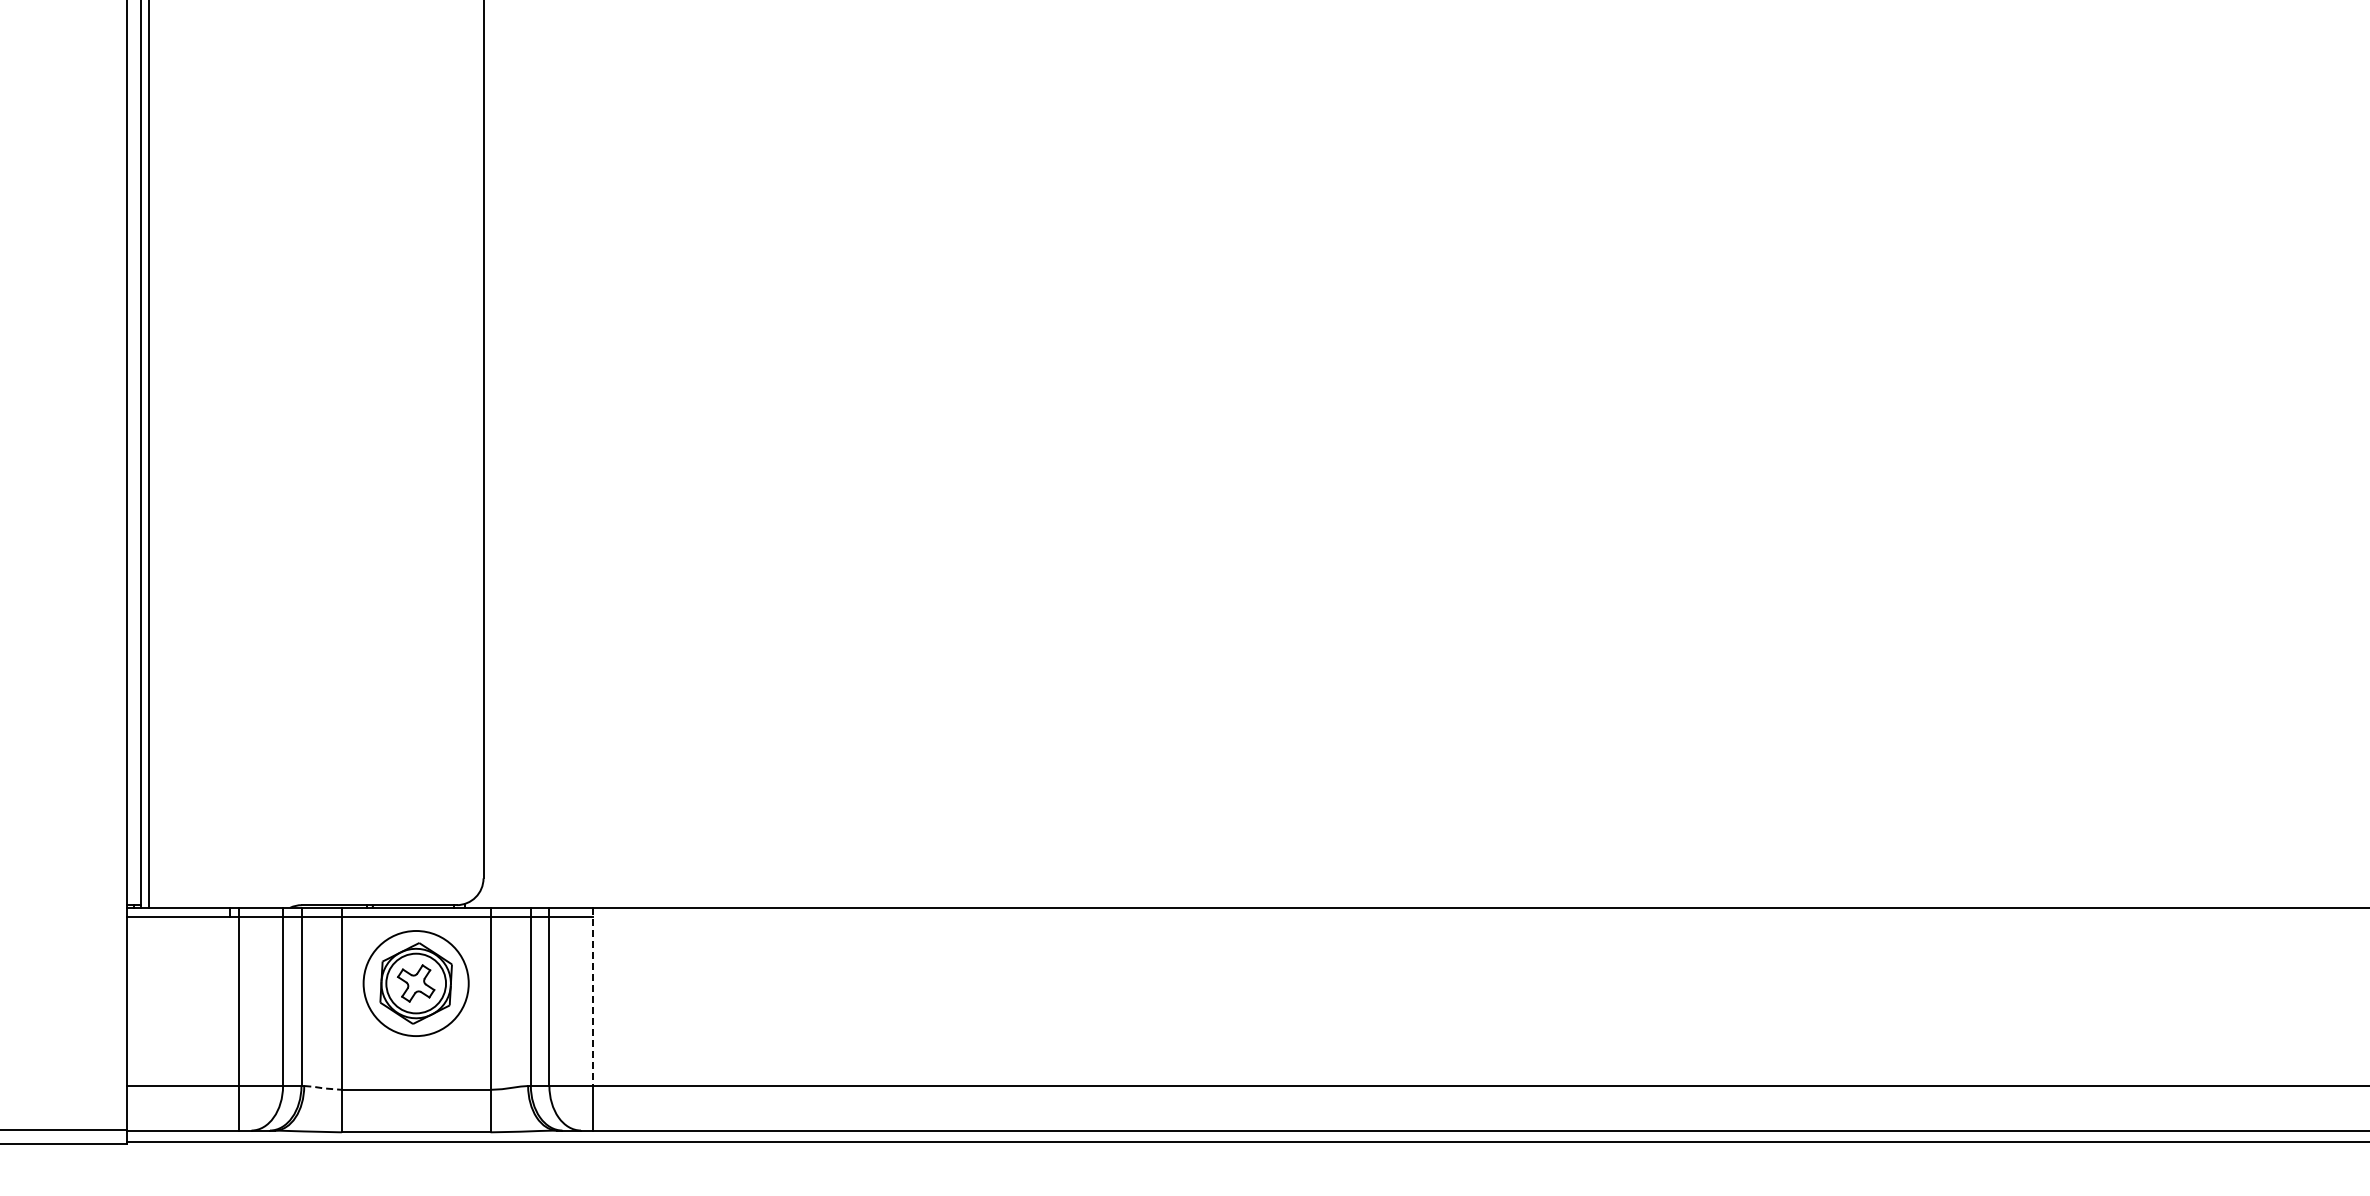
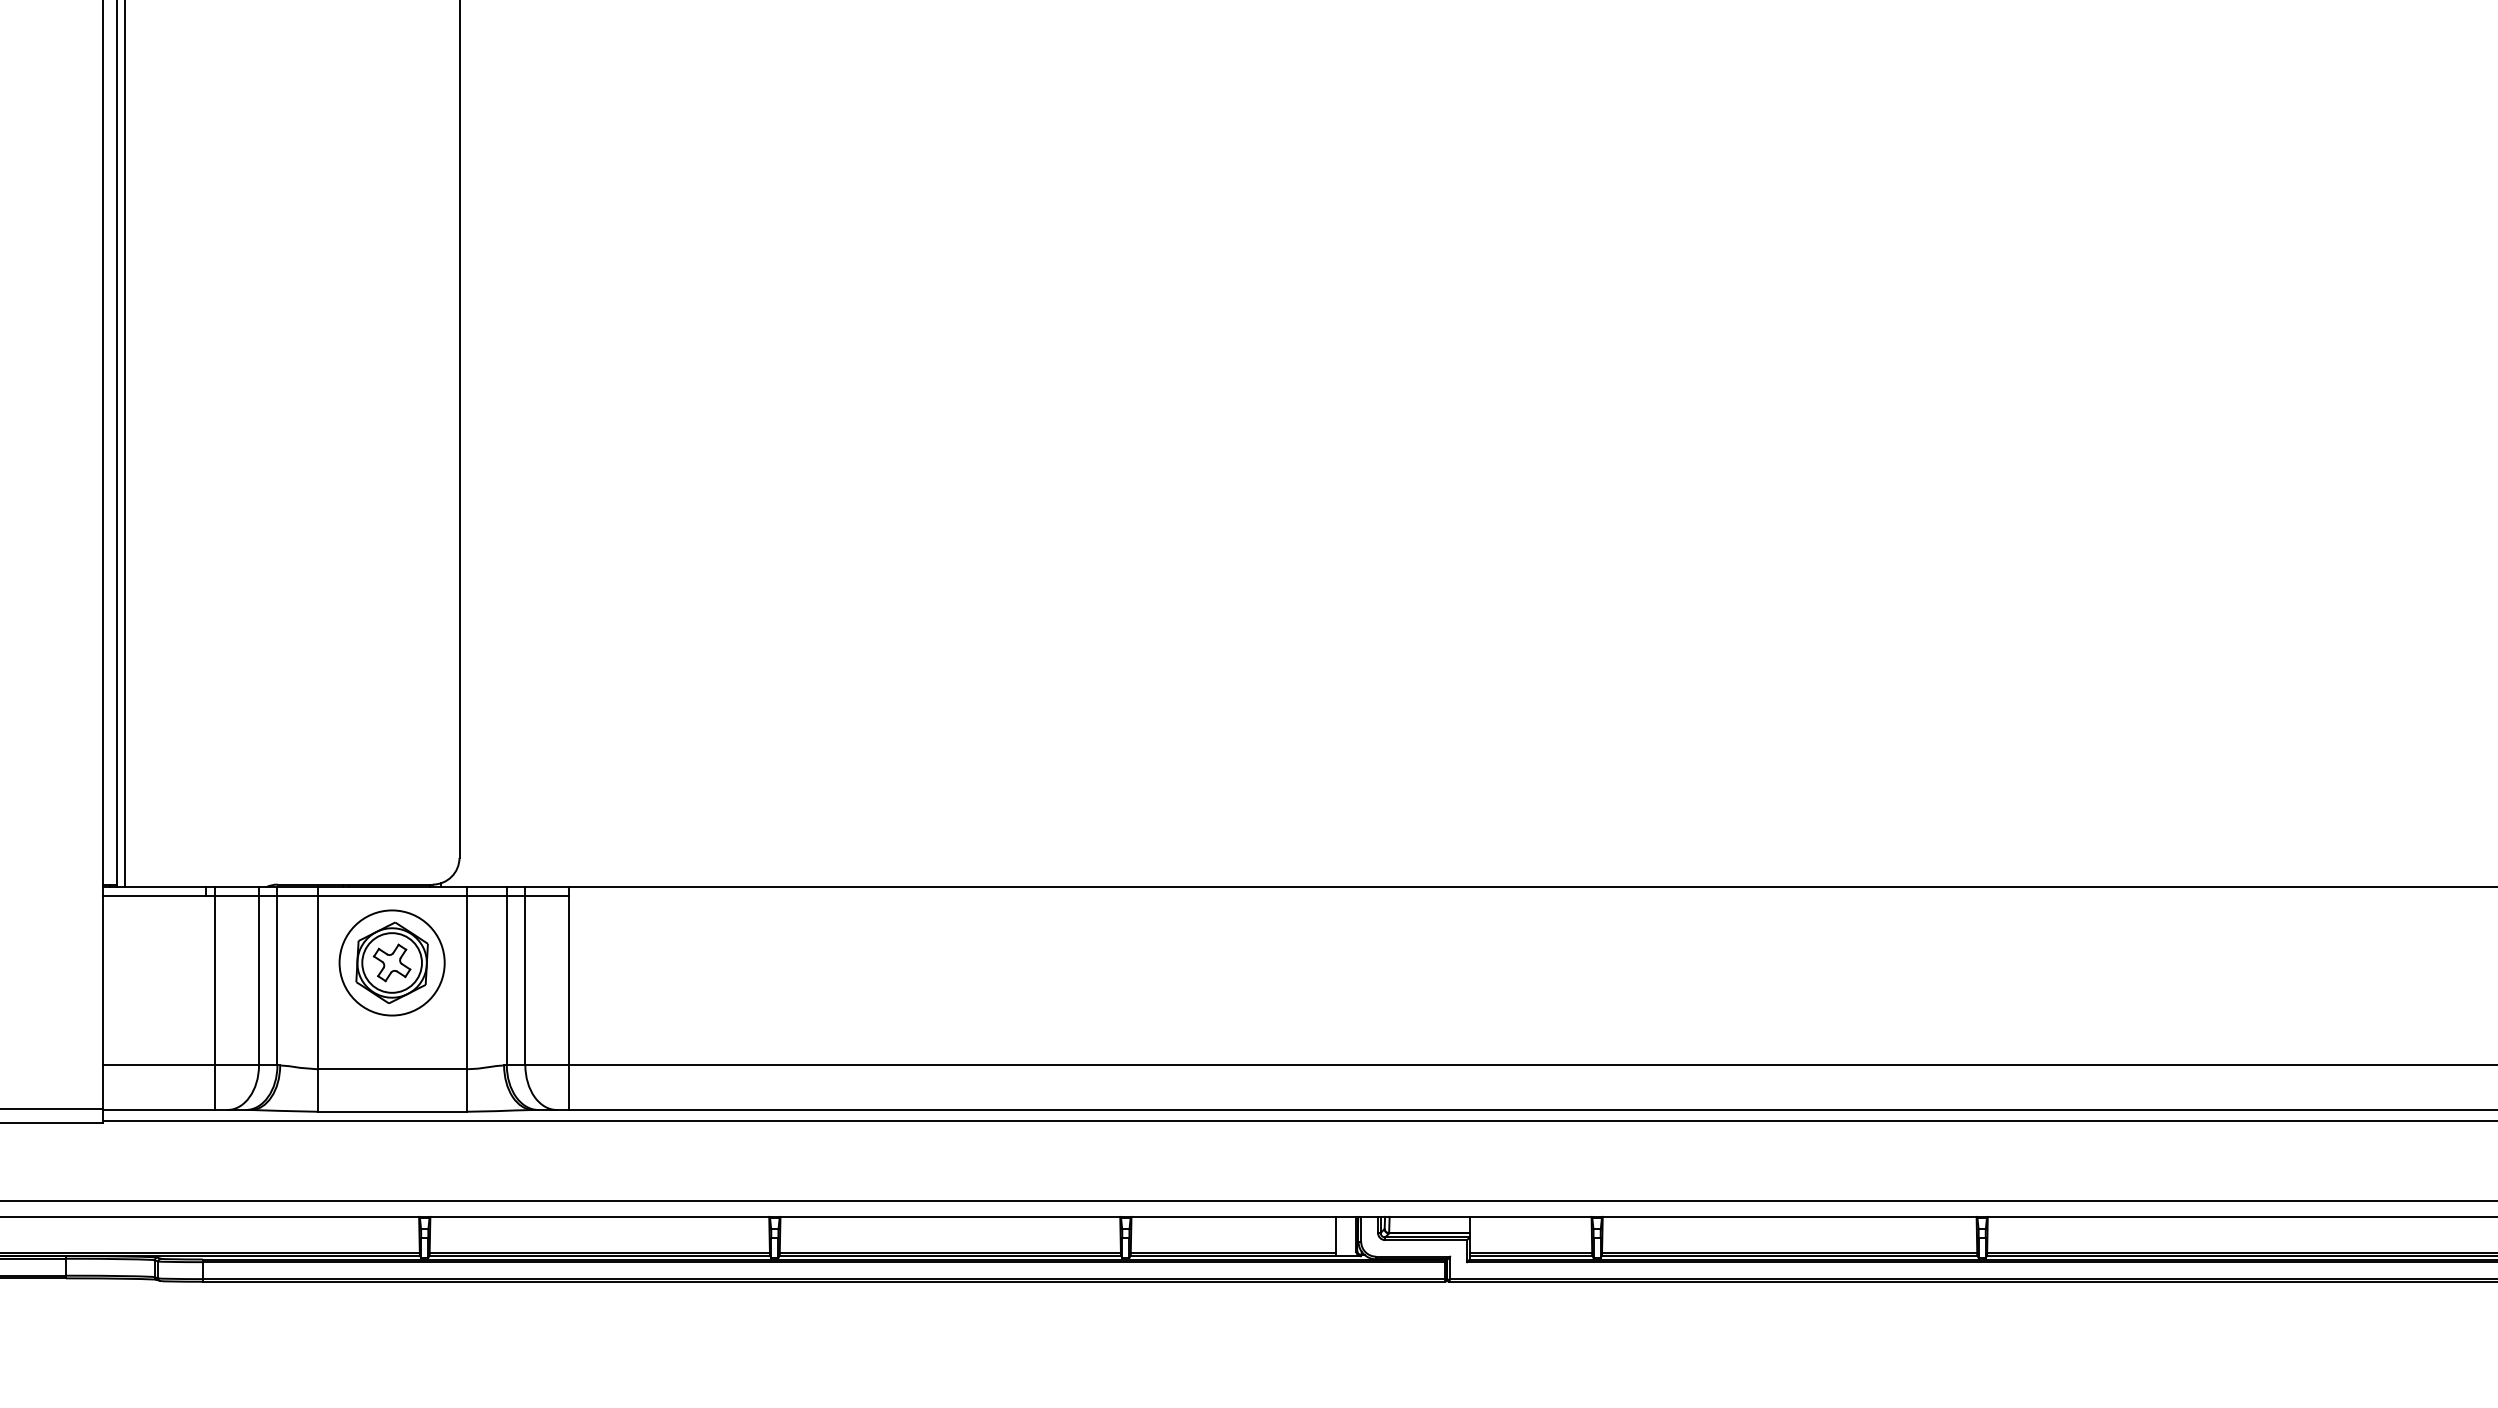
line: (593, 997) -> (569, 976), dashed -> solid
line: (323, 1088) -> (299, 1067), dashed -> solid

